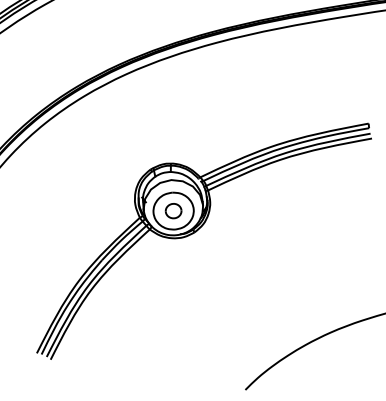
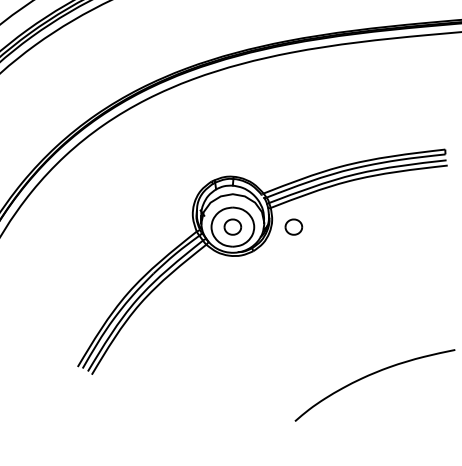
part: (230, 206) -> (293, 226), added

